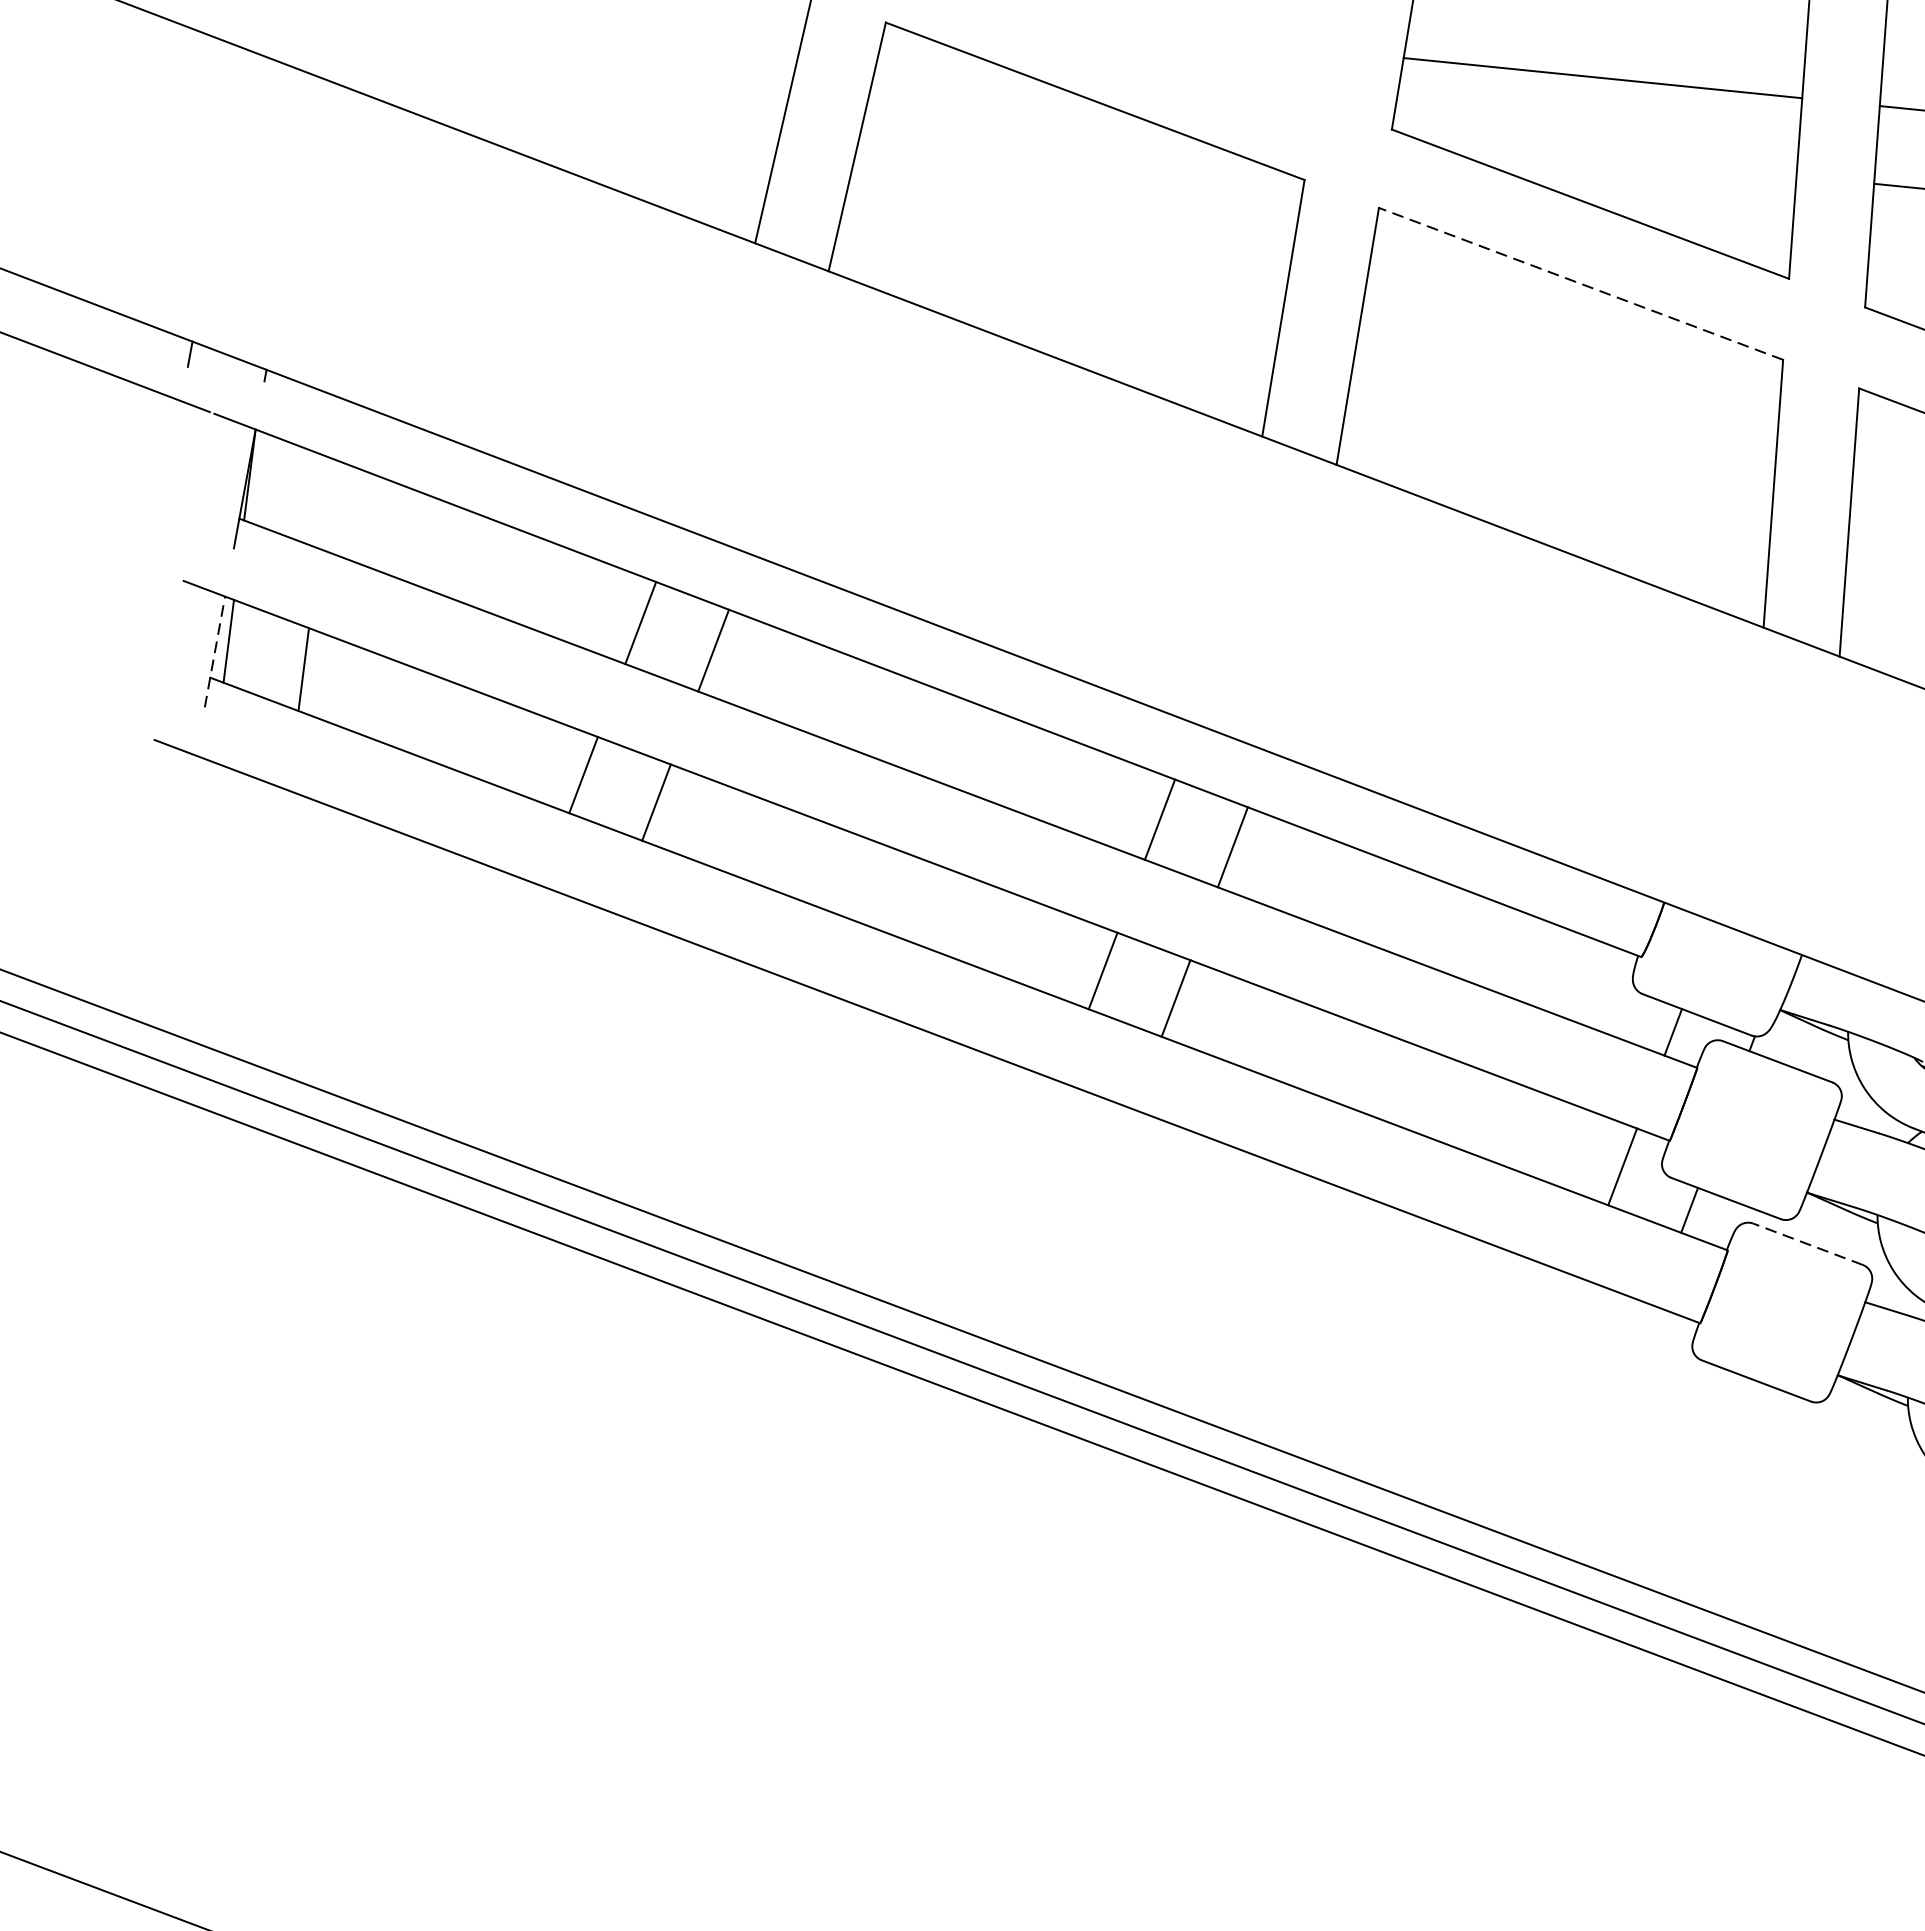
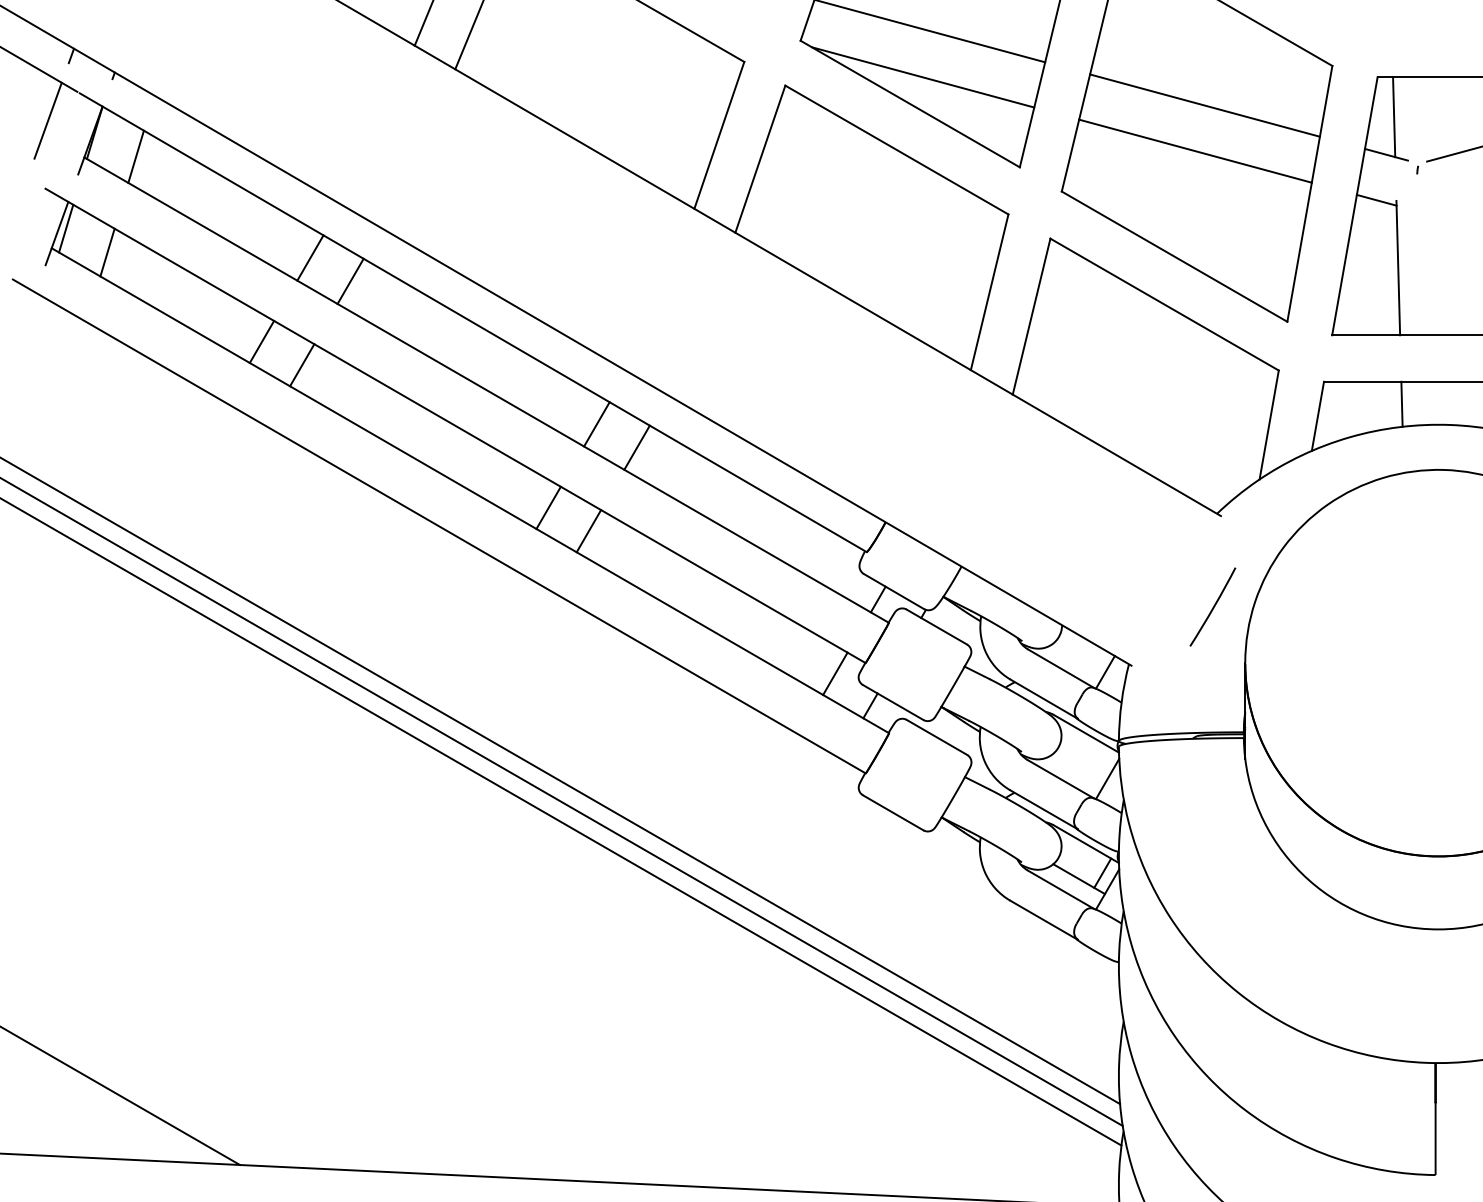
line: (1603, 156) -> (922, 77), added
line: (1580, 284) -> (896, 150), dashed -> solid
line: (168, 467) -> (47, 120), added
line: (323, 503) -> (135, 156), added
line: (215, 651) -> (57, 233), dashed -> solid
line: (1807, 1244) -> (936, 737), dashed -> solid

